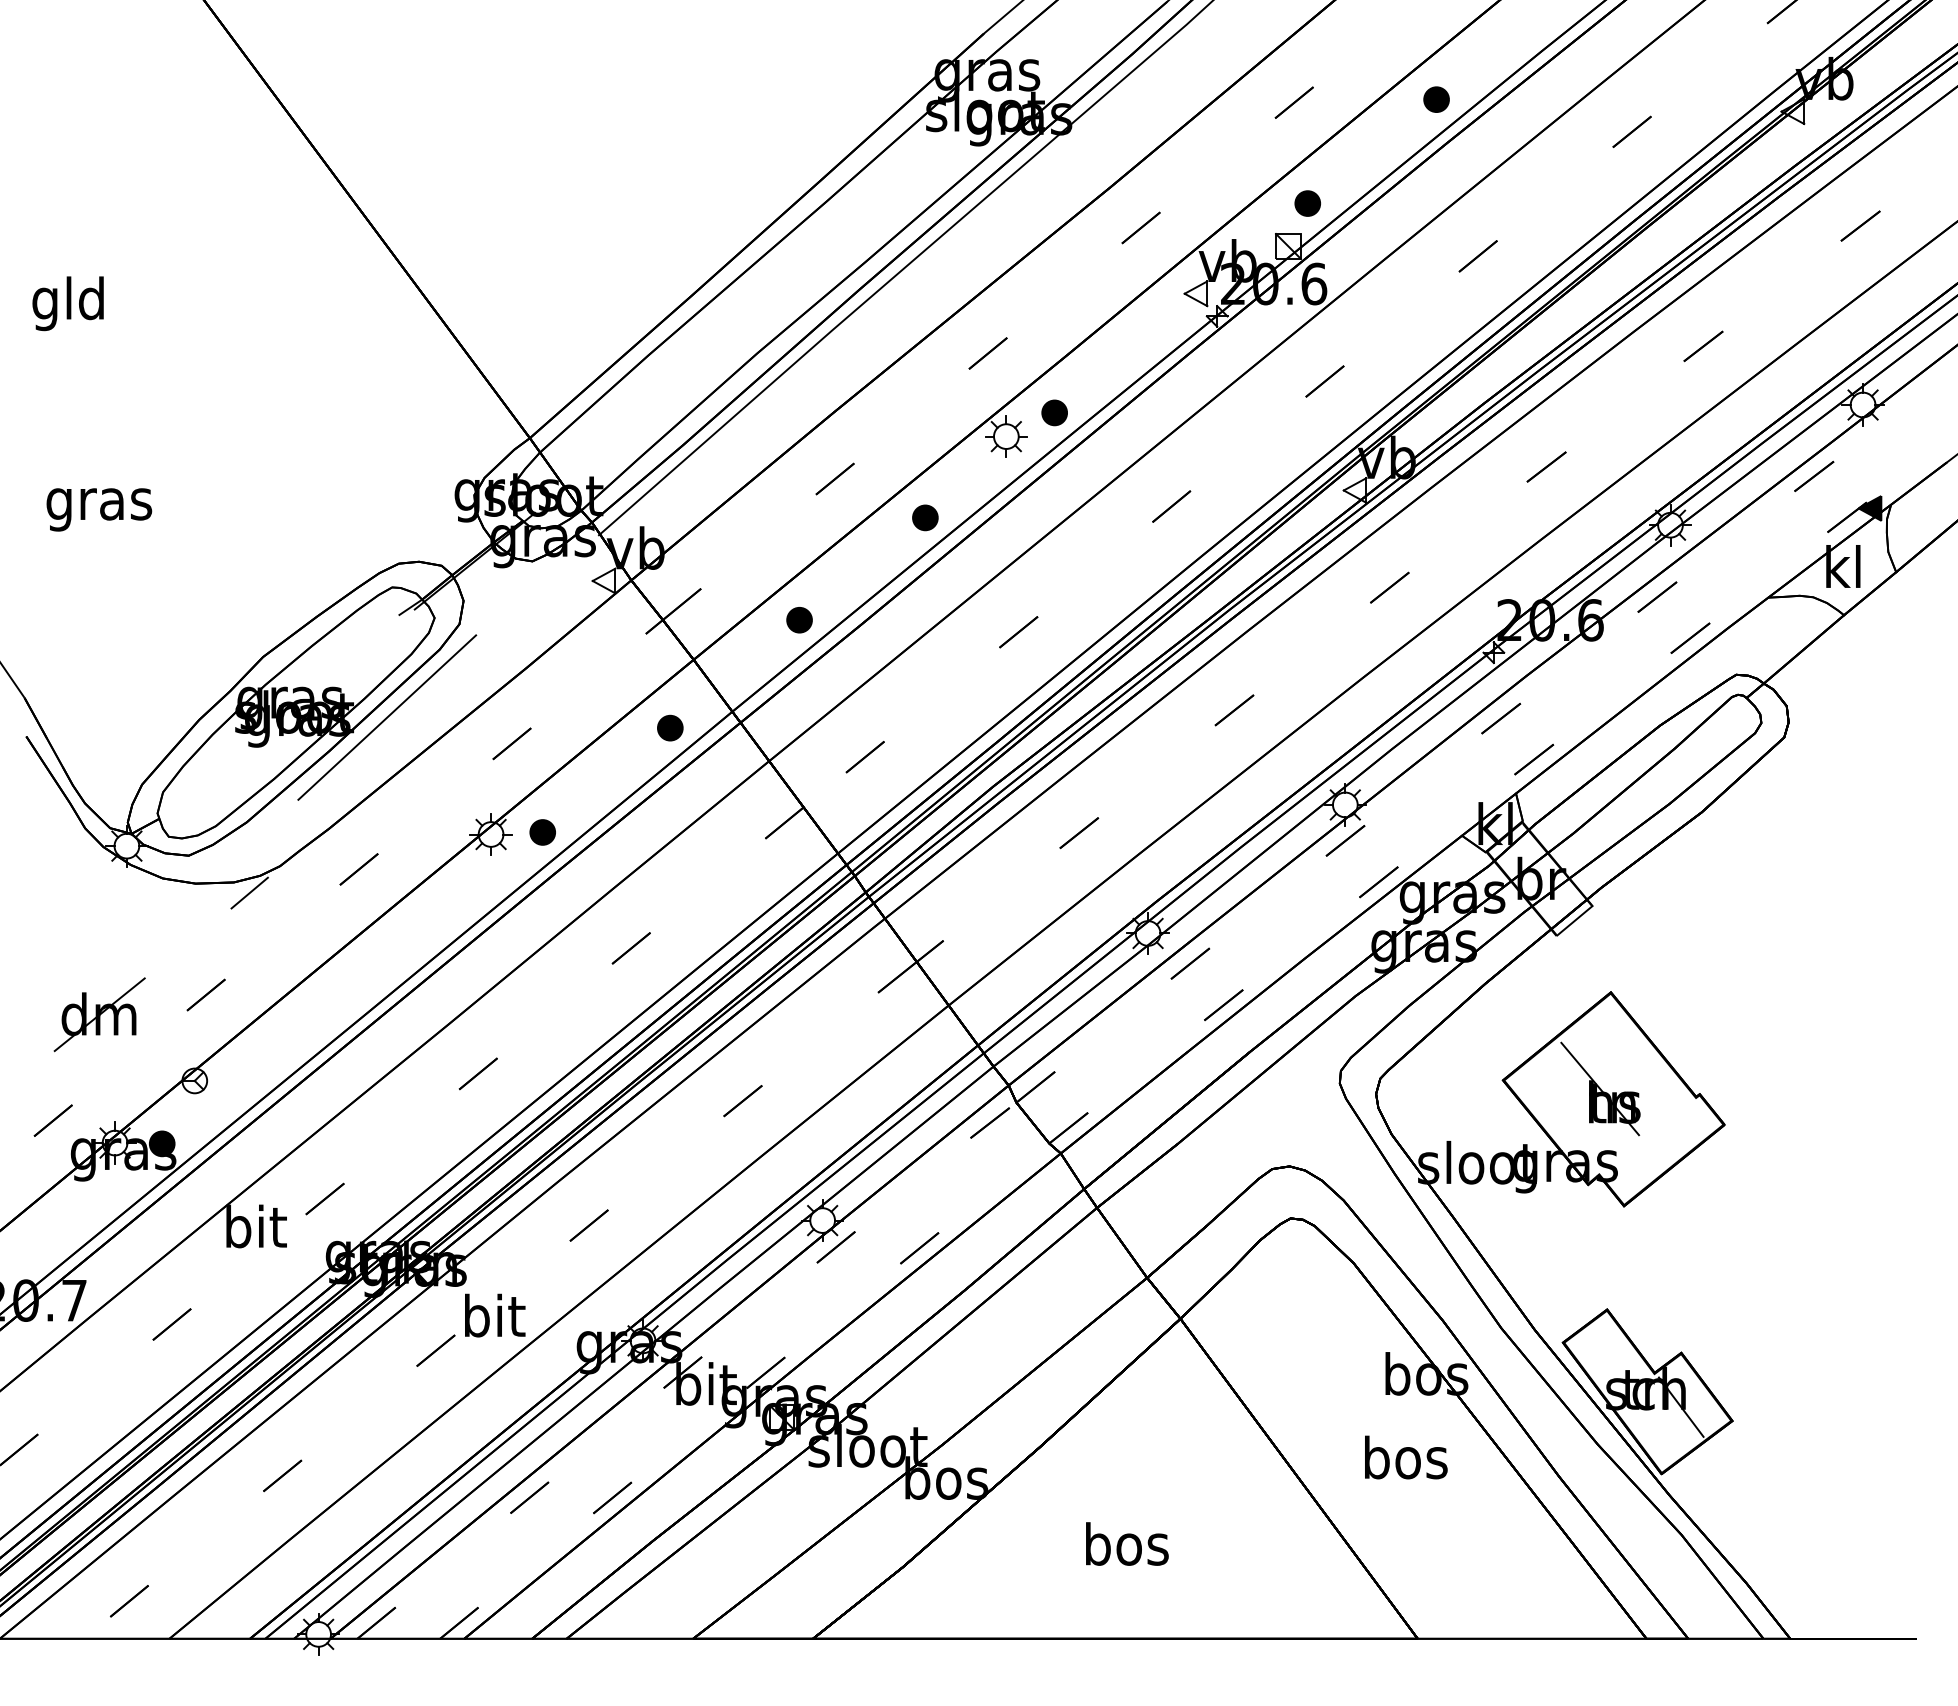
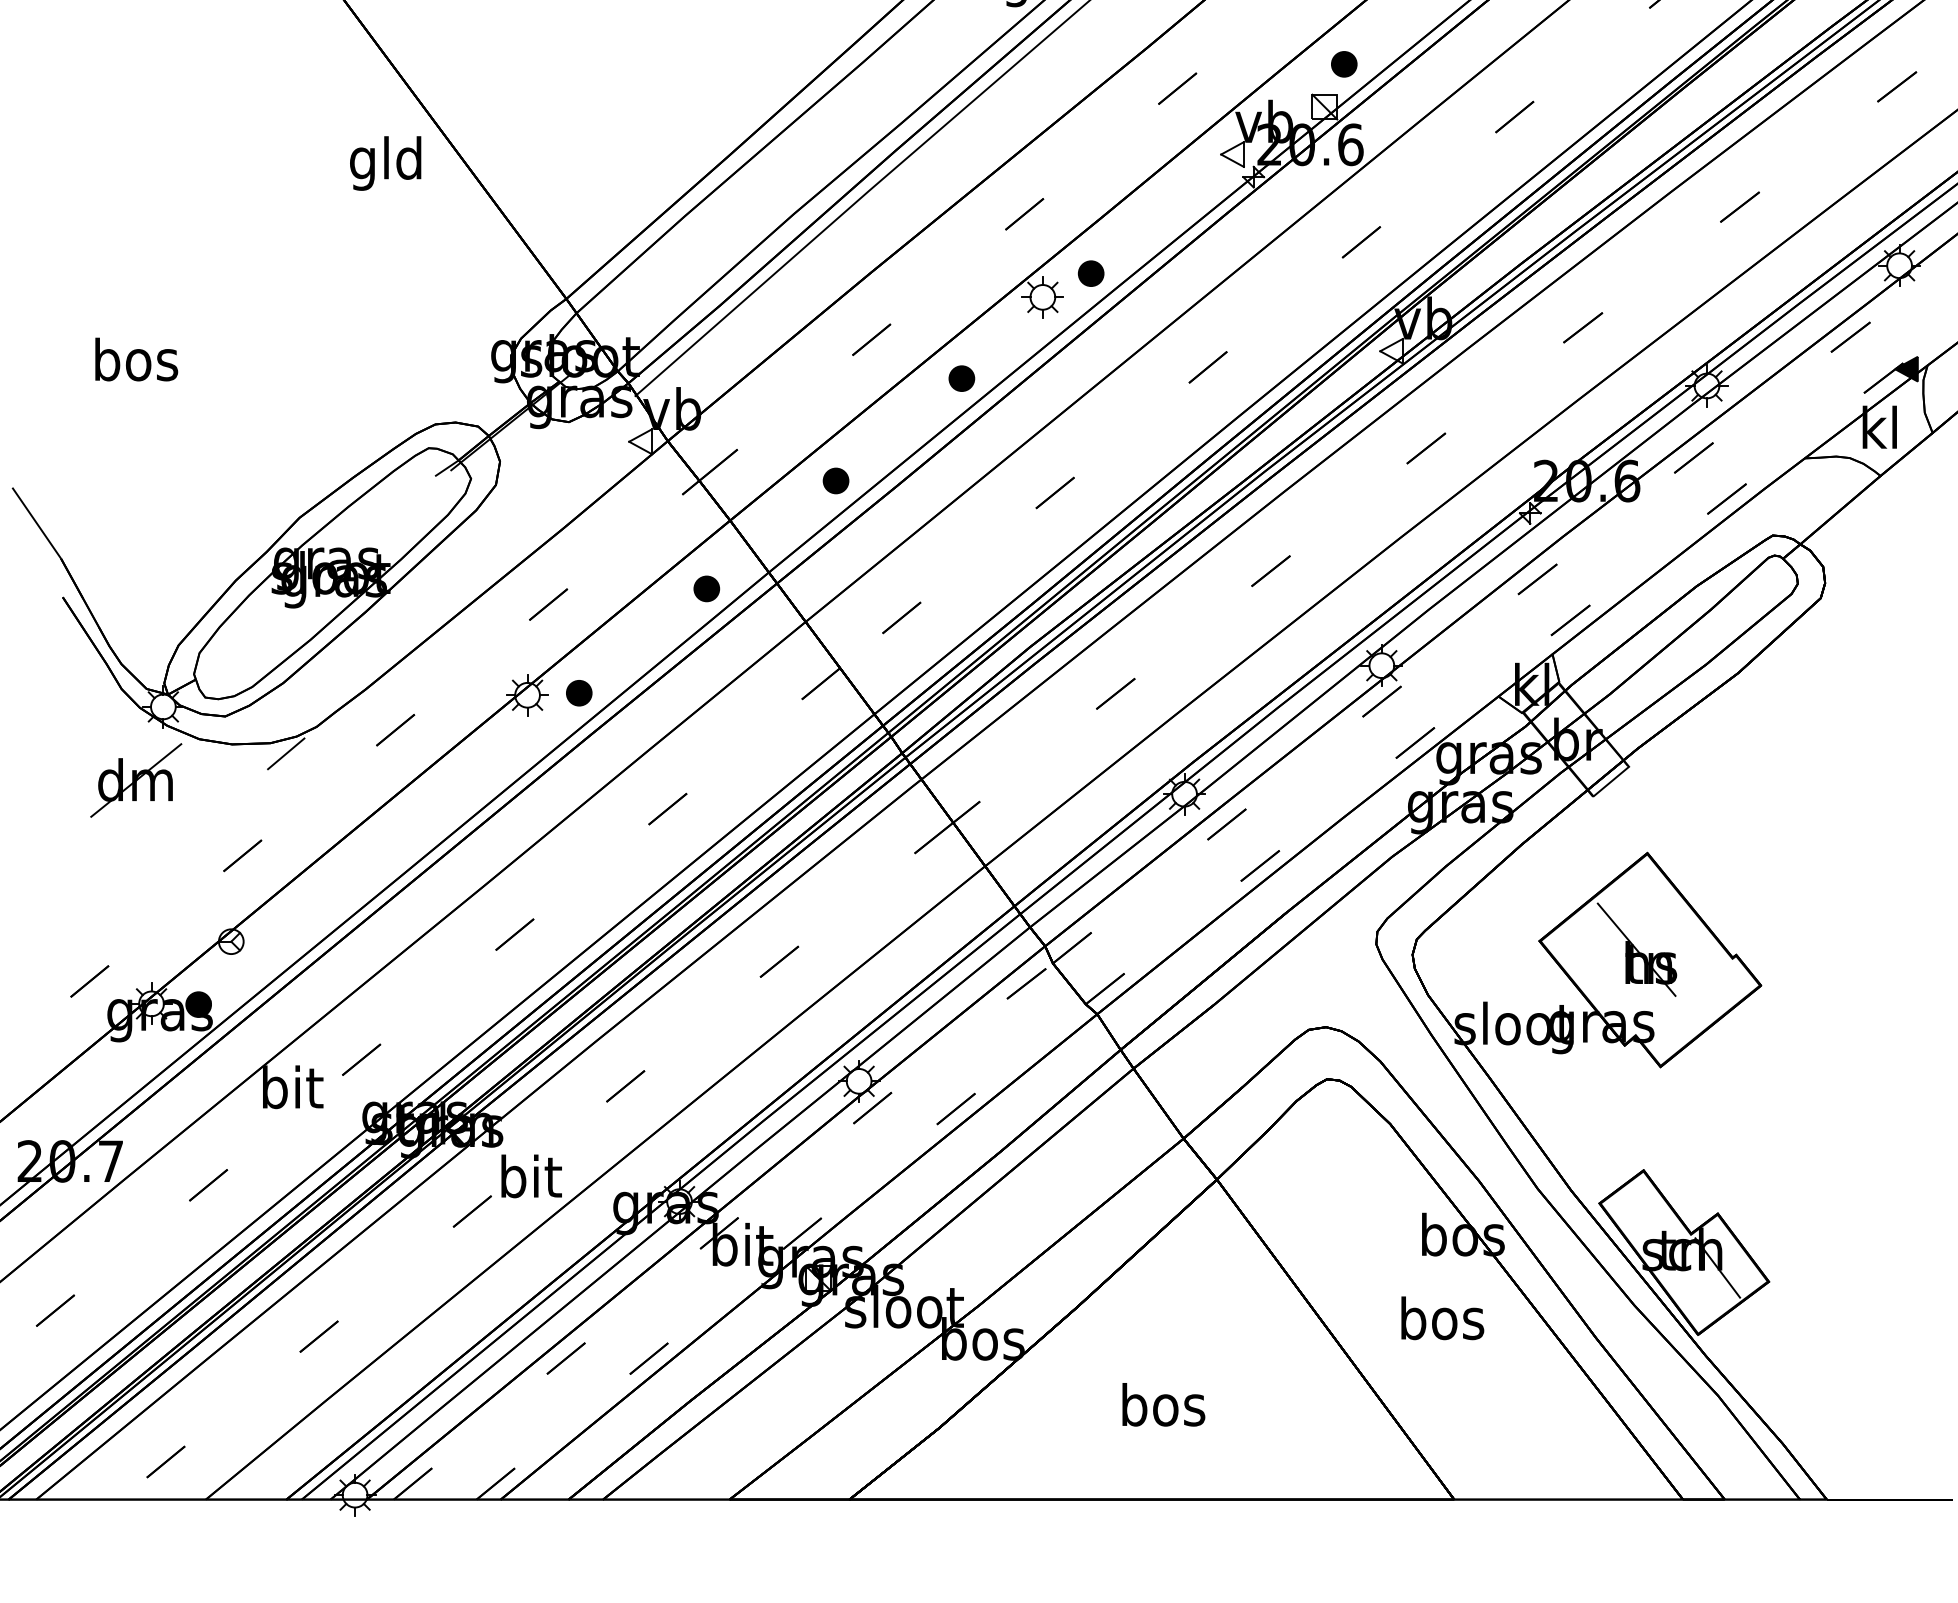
text: (67, 303) -> (384, 163), moved
text: (99, 504) -> (135, 365), gras -> bos
line: (387, 717) -> (423, 578), removed
part: (99, 1014) -> (135, 780), moved

